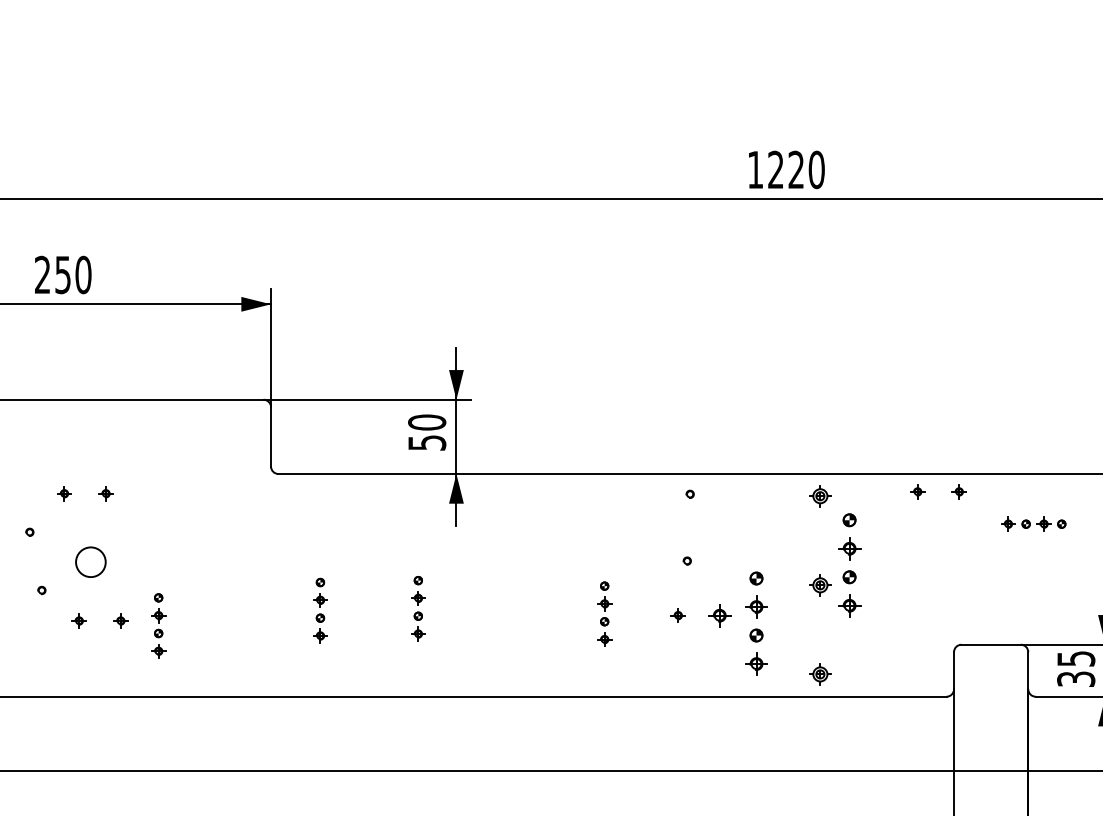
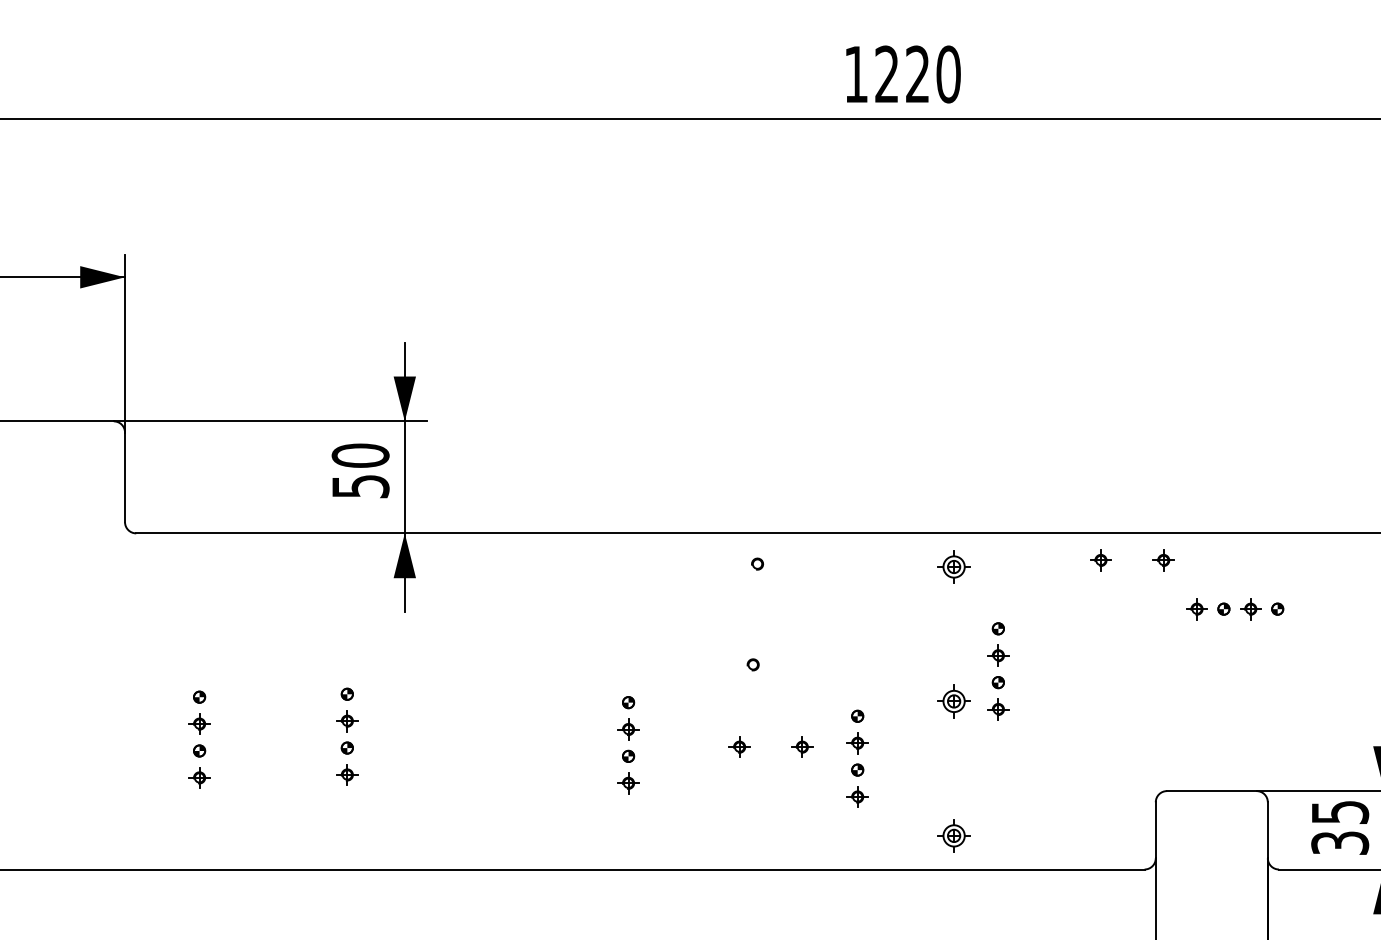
part: (1033, 523) -> (1234, 608), moved
part: (849, 565) -> (998, 671), size x0.62
part: (719, 615) -> (801, 746), size x0.62
part: (756, 622) -> (857, 757), size x0.62

